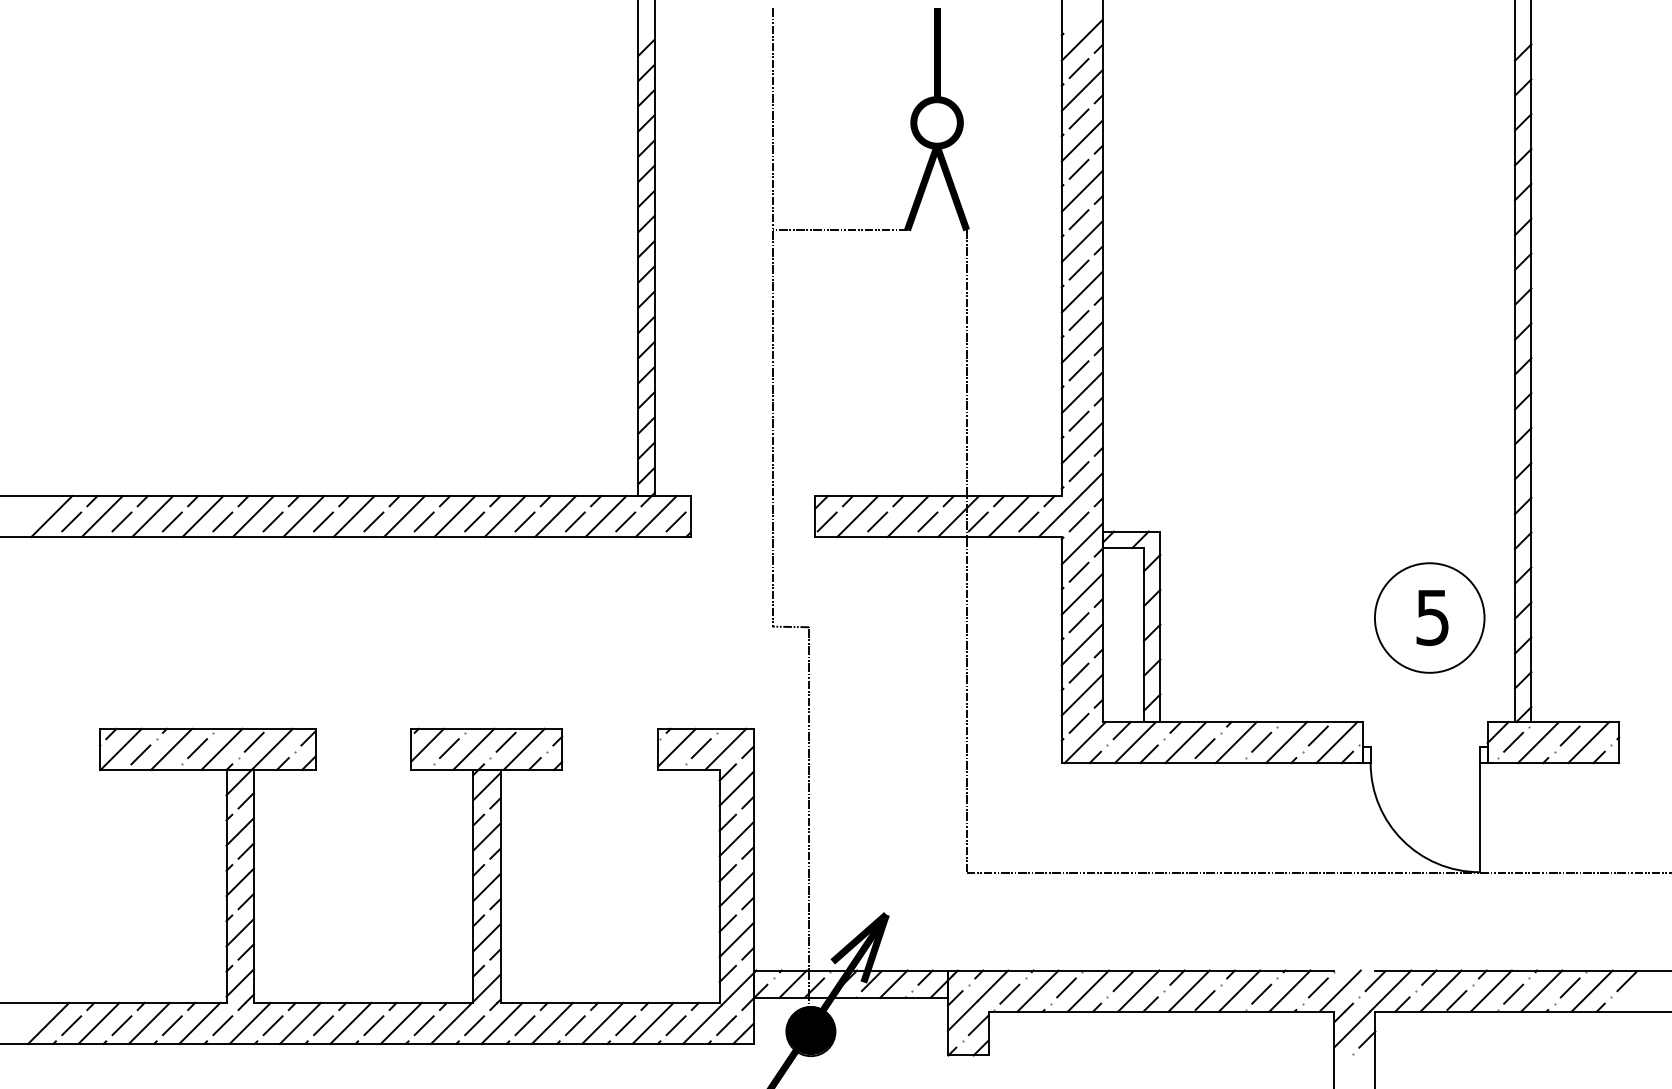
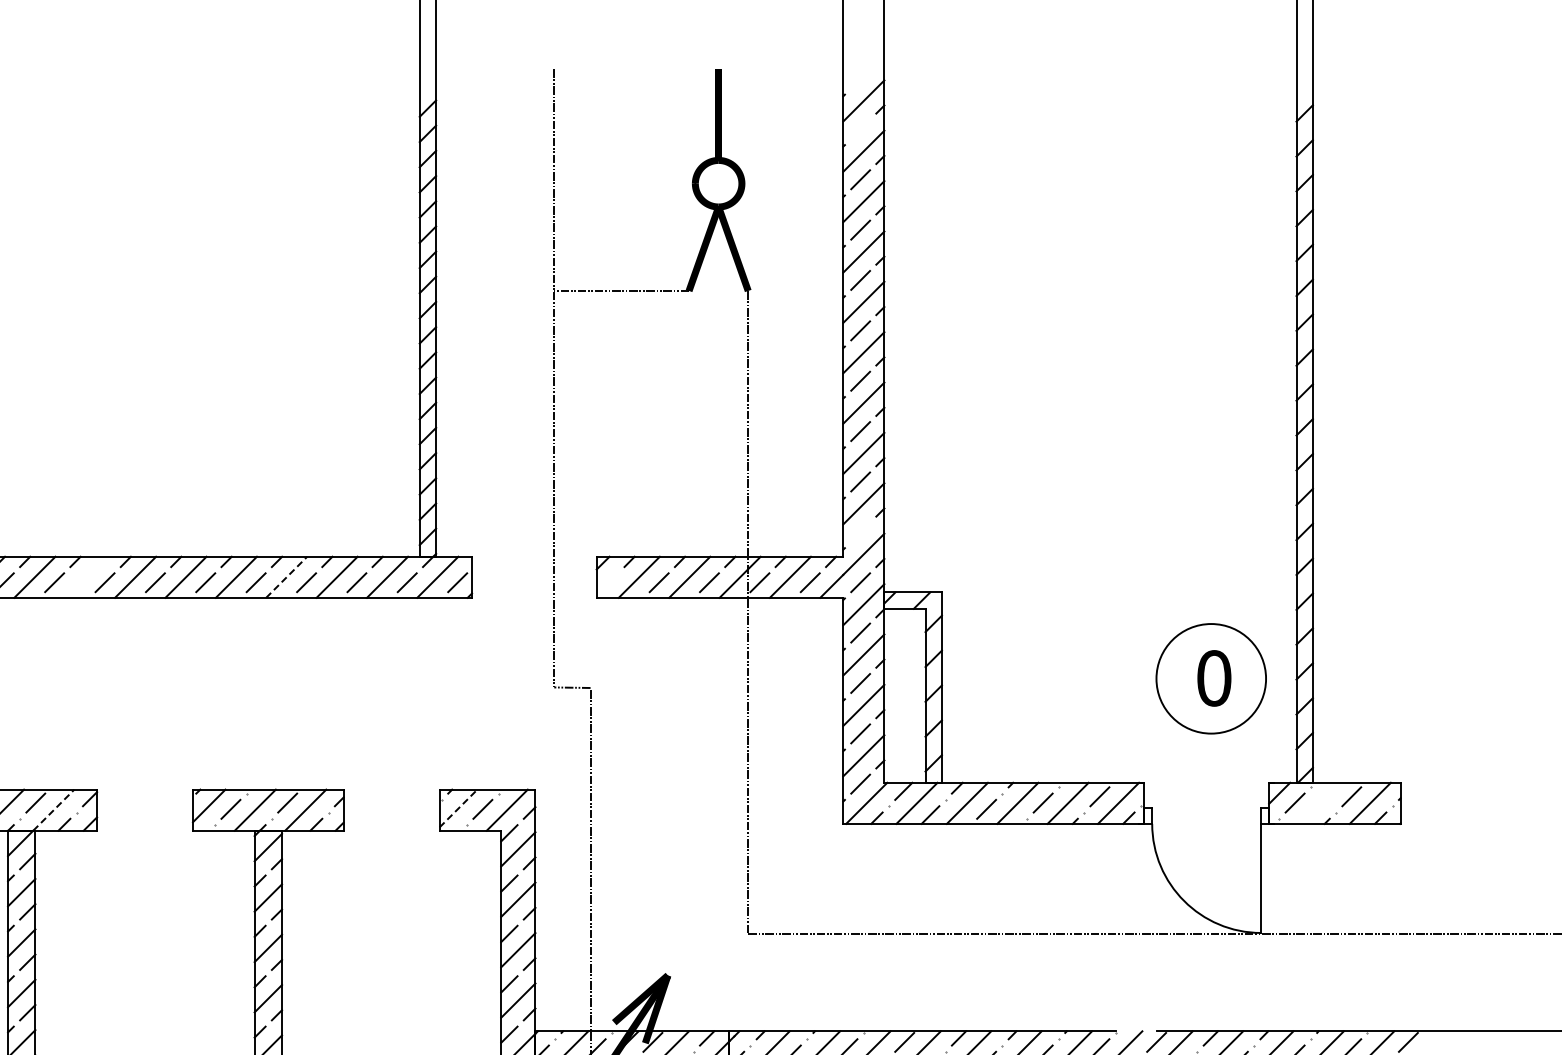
line: (1078, 68) -> (860, 129), removed
line: (1078, 471) -> (860, 532), removed
line: (303, 516) -> (85, 577), removed
line: (505, 516) -> (287, 577), solid -> dashed
line: (826, 521) -> (608, 582), removed
text: (1432, 617) -> (1214, 678), 5 -> 0
line: (1538, 742) -> (1320, 803), removed
line: (676, 747) -> (458, 808), solid -> dashed
line: (272, 749) -> (54, 810), solid -> dashed

